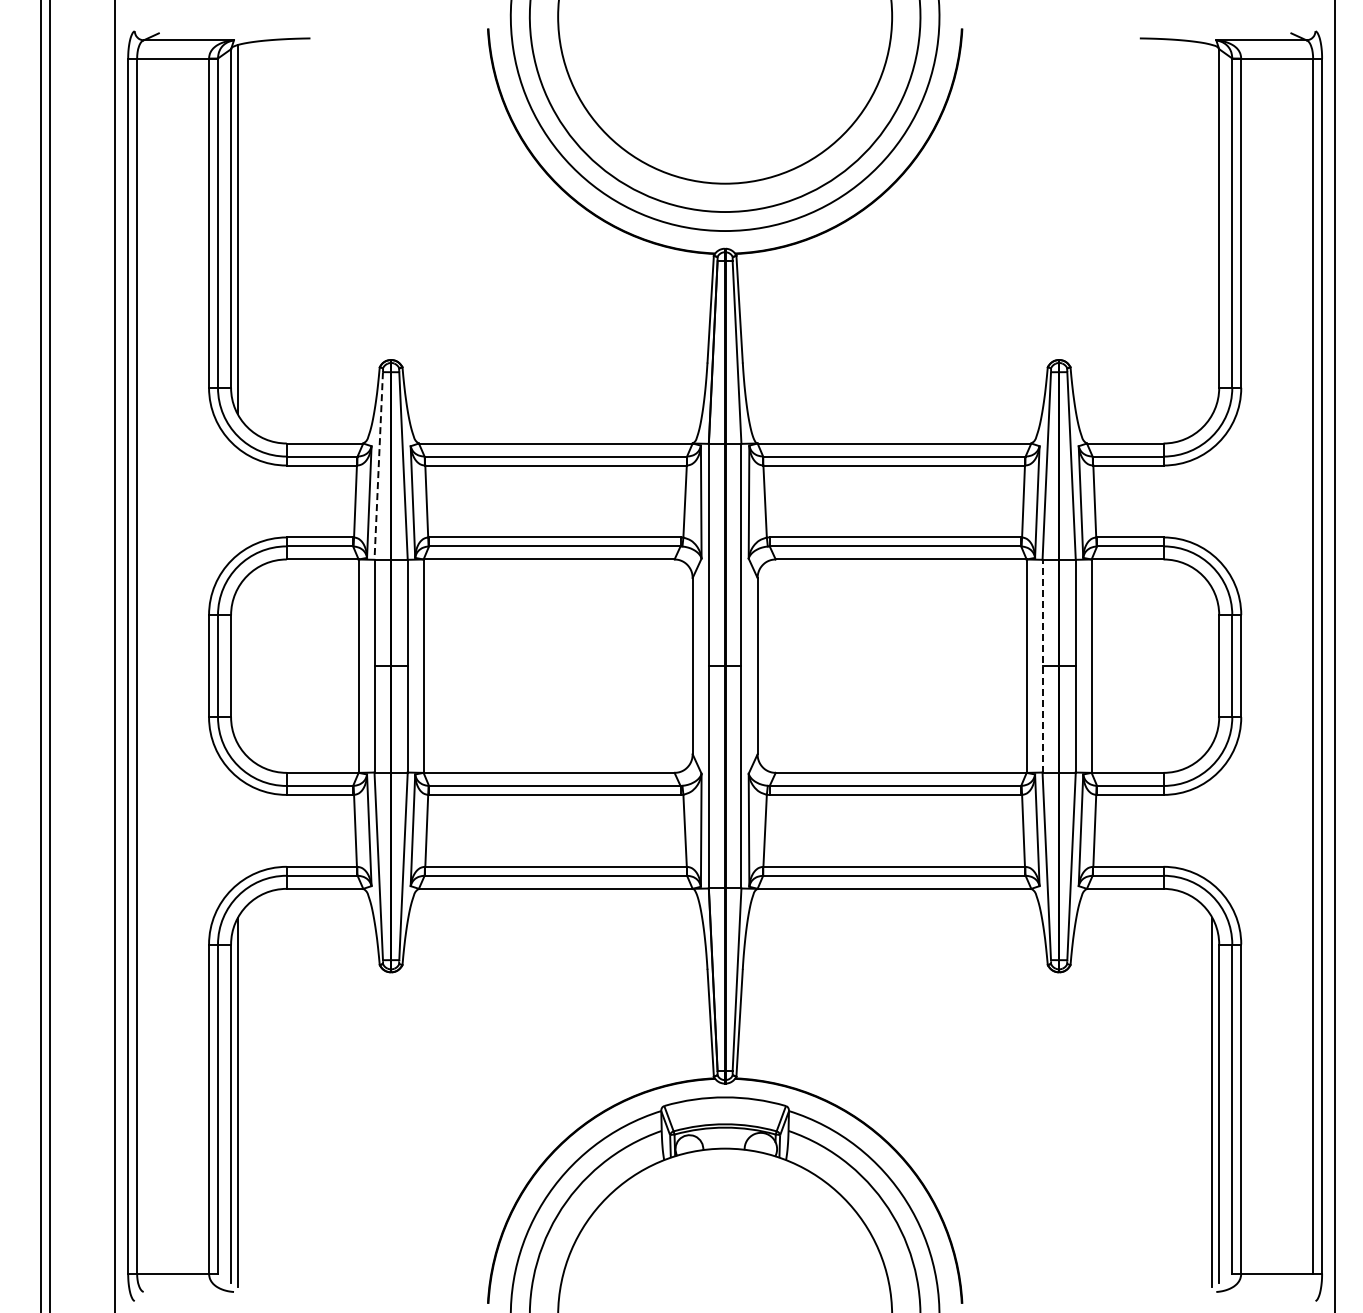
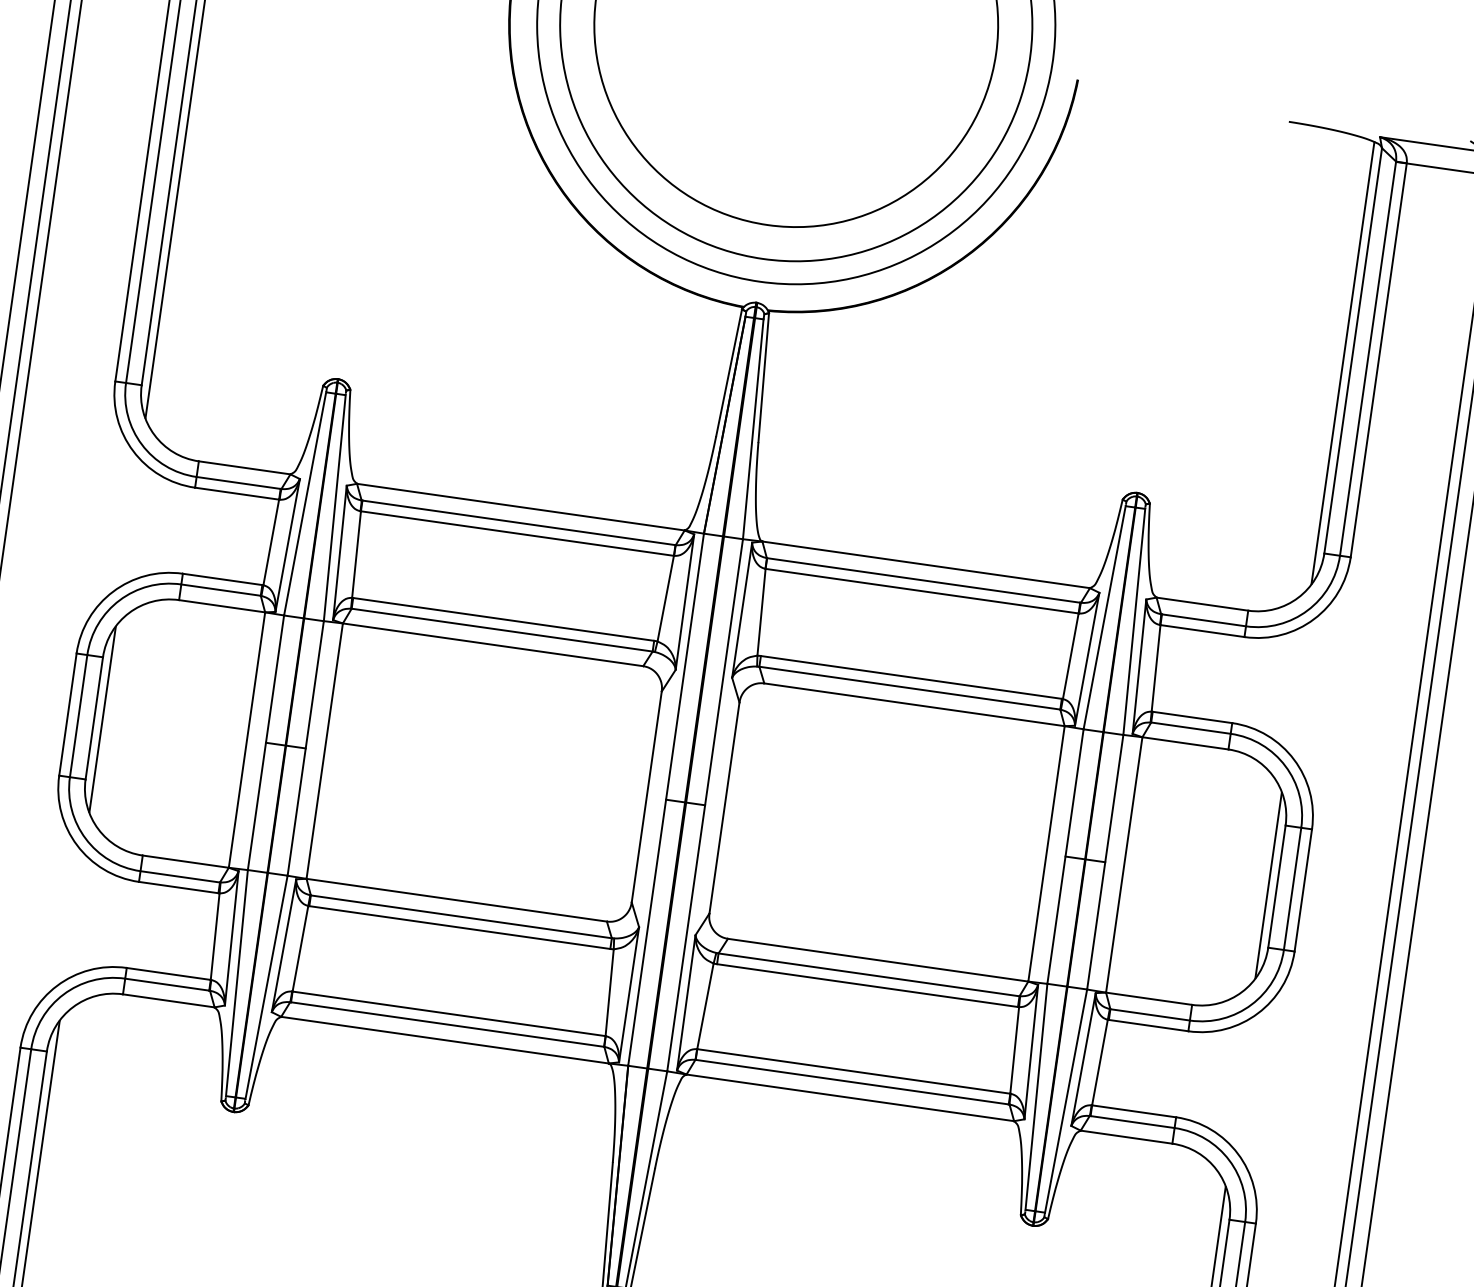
line: (1212, 229) -> (1343, 362), added
line: (378, 466) -> (304, 504), dashed -> solid
line: (238, 665) -> (103, 718), added
line: (1042, 665) -> (1065, 855), dashed -> solid
line: (1212, 665) -> (1269, 884), added

